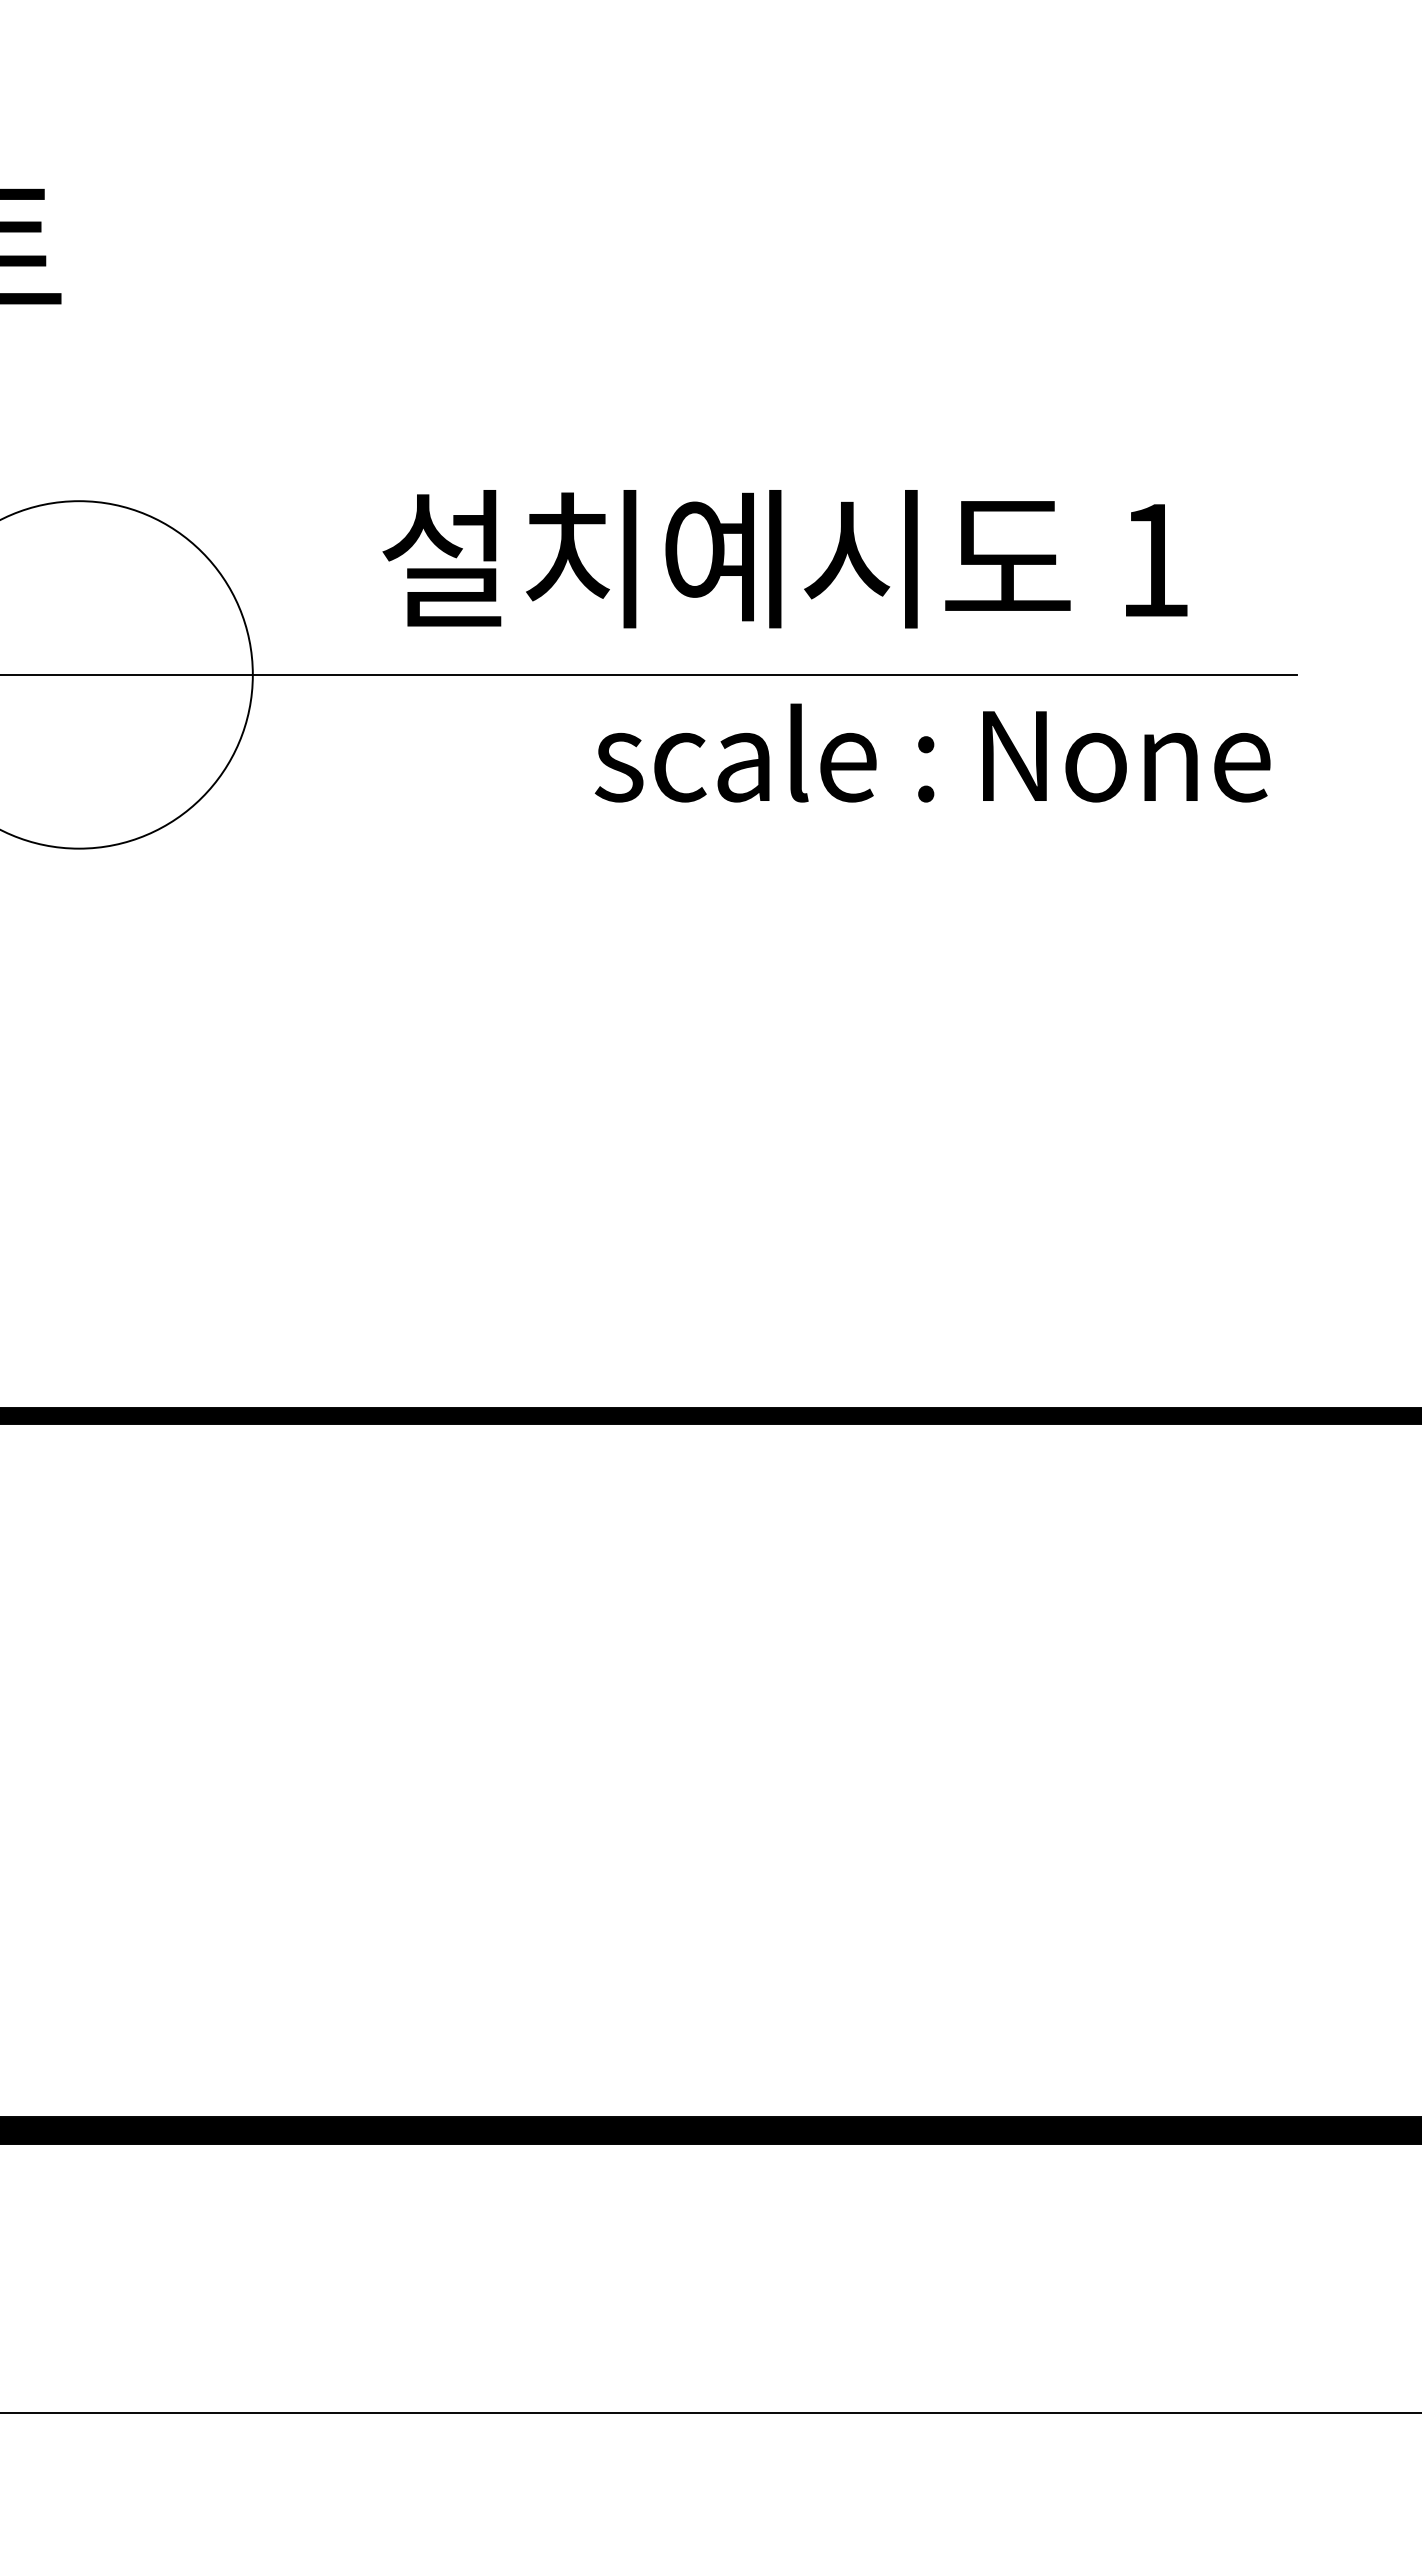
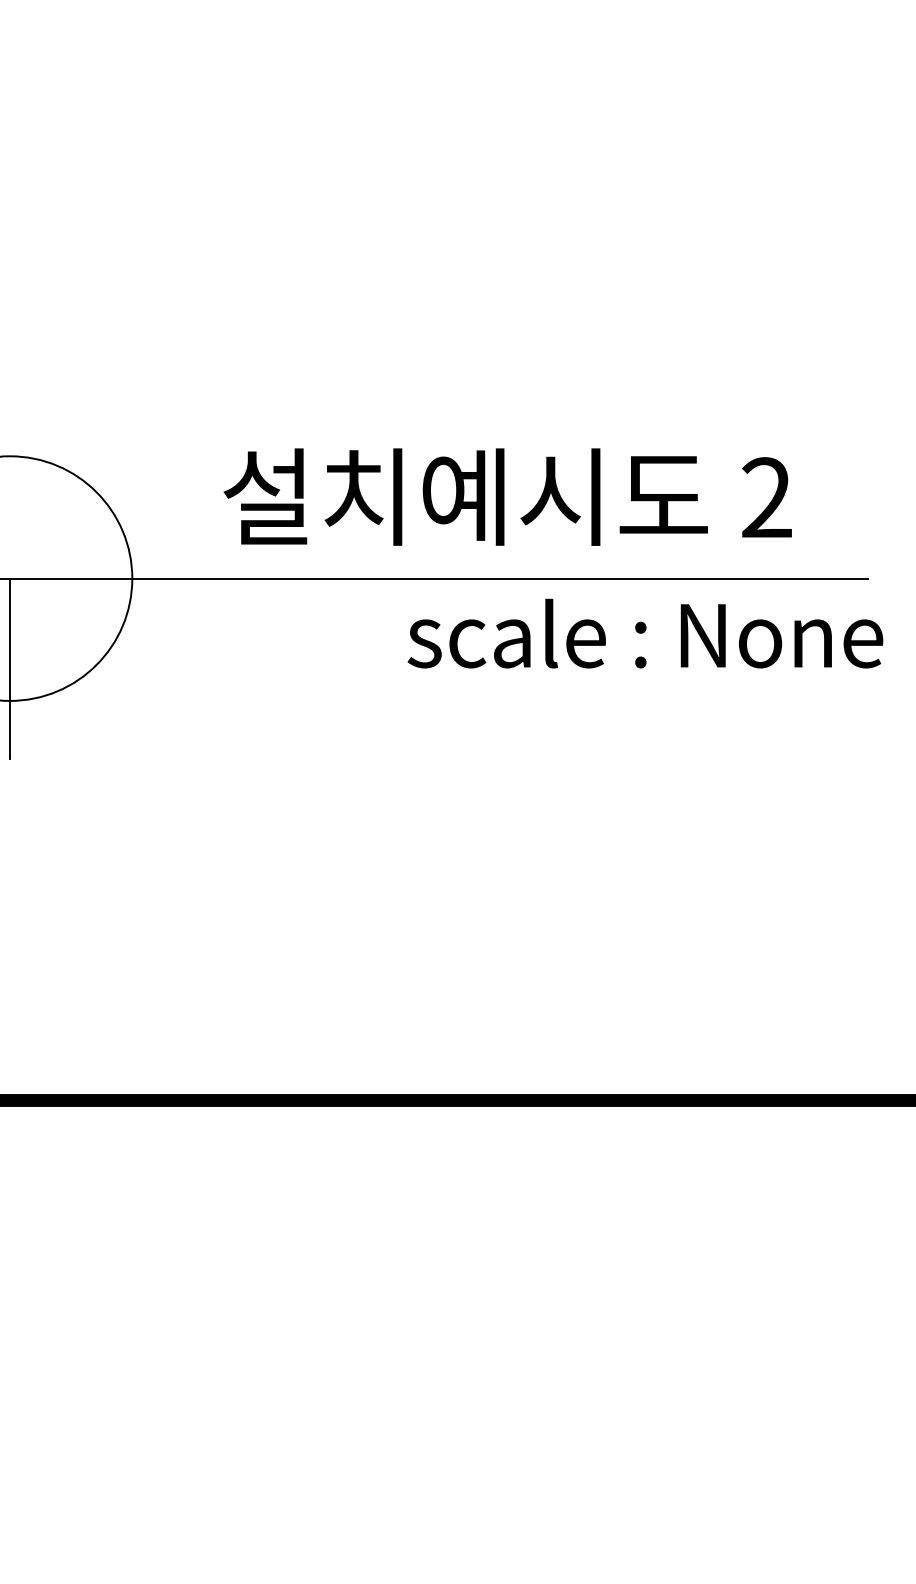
text: (1153, 559) -> (766, 497), 1 -> 2
text: (932, 752) -> (645, 633), moved
line: (79, 802) -> (10, 668), added

